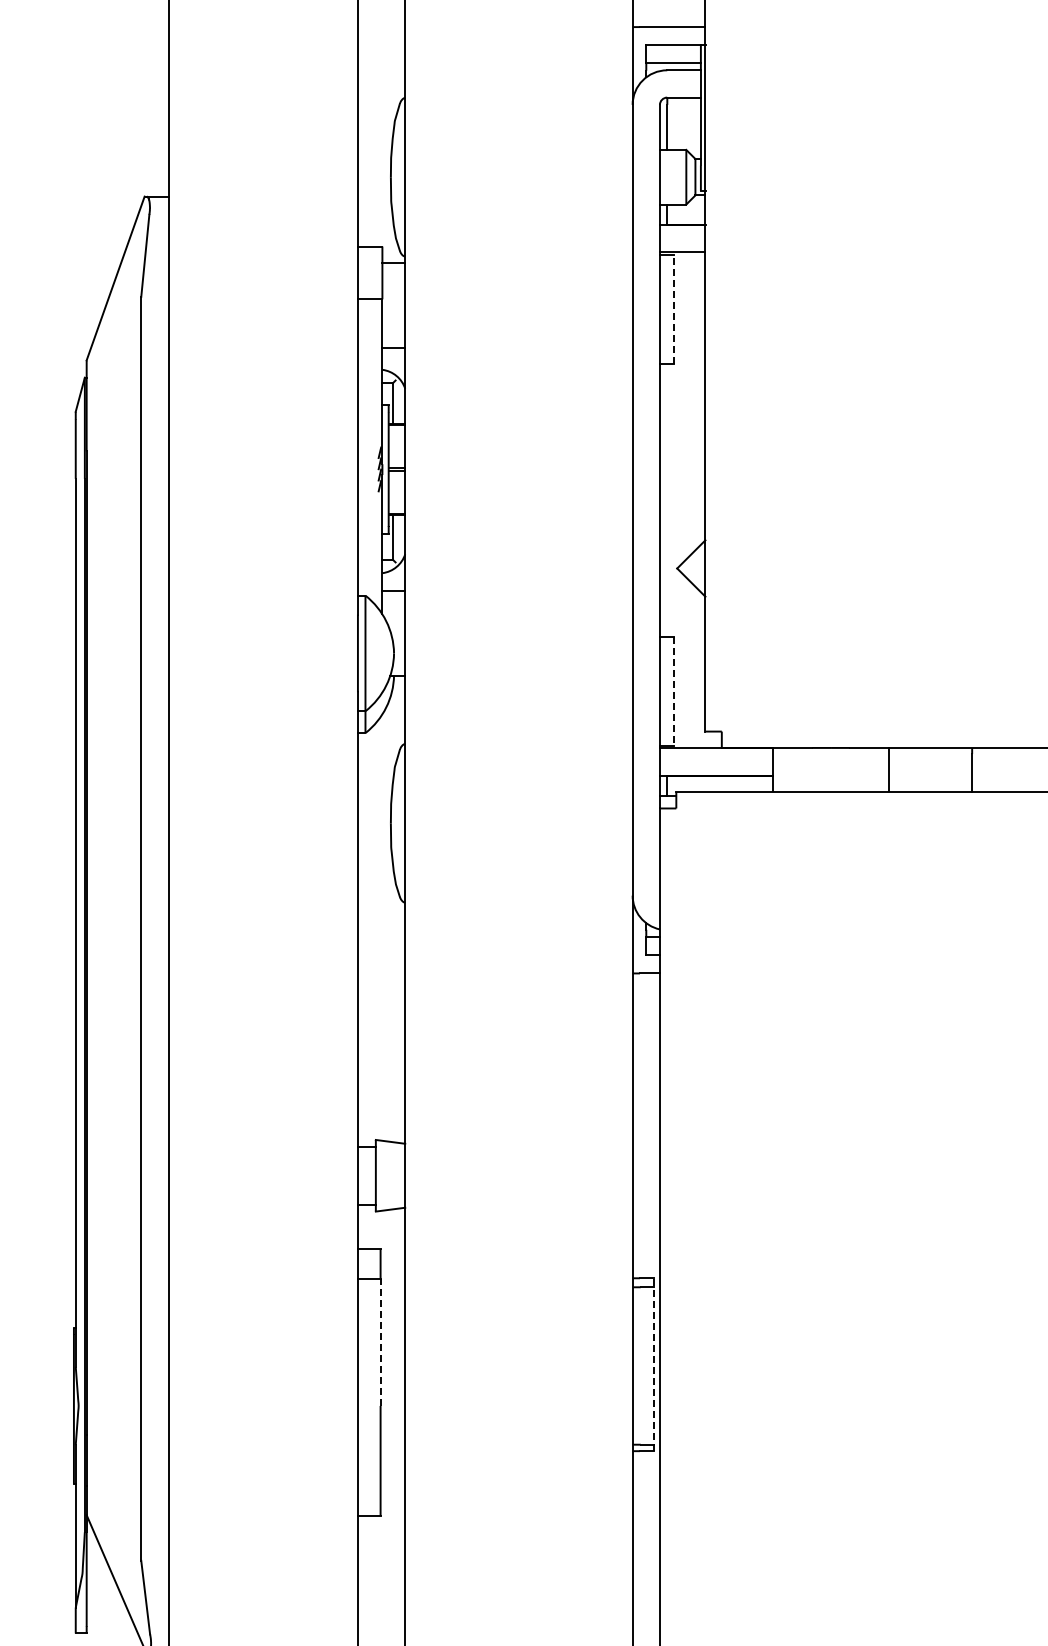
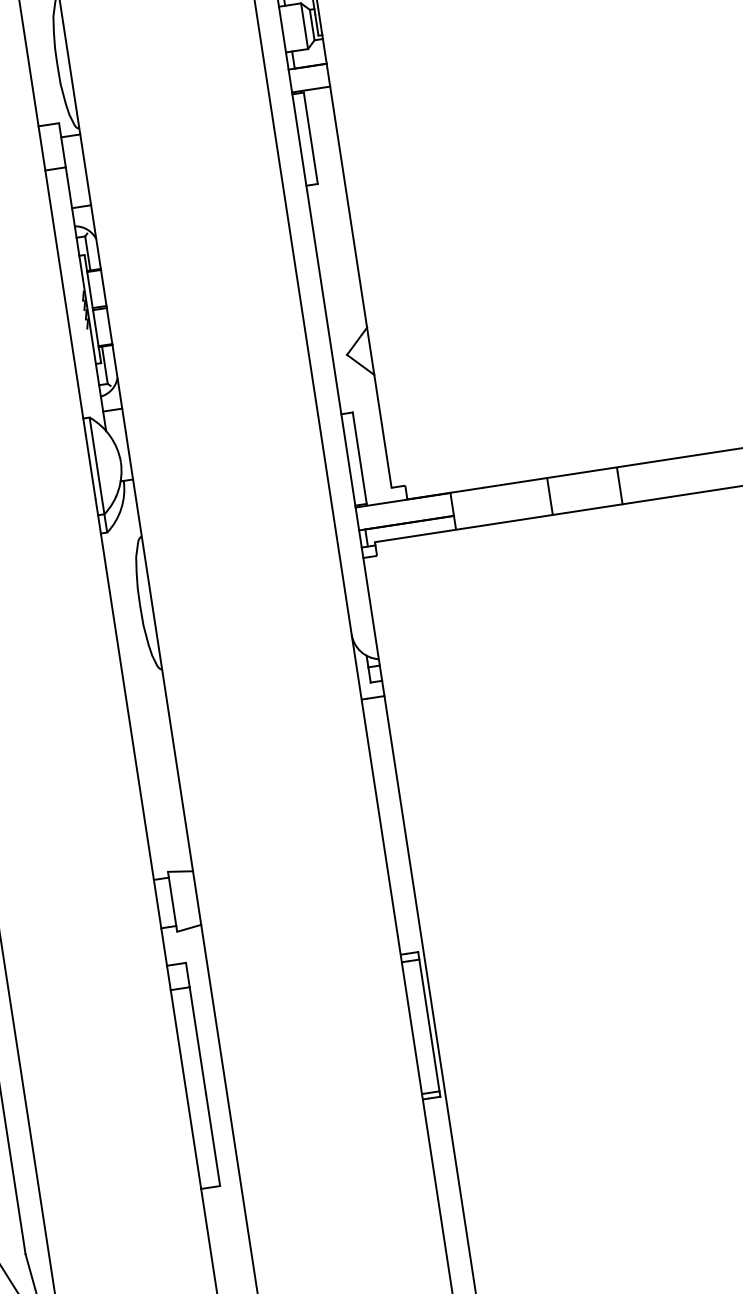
line: (673, 309) -> (310, 138), dashed -> solid
line: (673, 691) -> (359, 458), dashed -> solid
line: (380, 1342) -> (197, 1040), dashed -> solid
line: (653, 1364) -> (429, 1024), dashed -> solid

